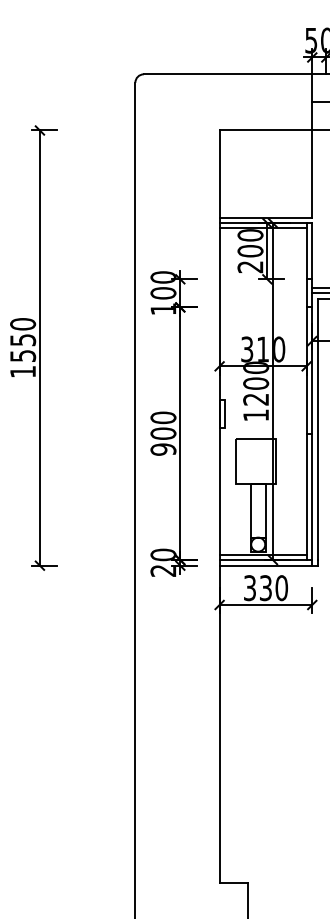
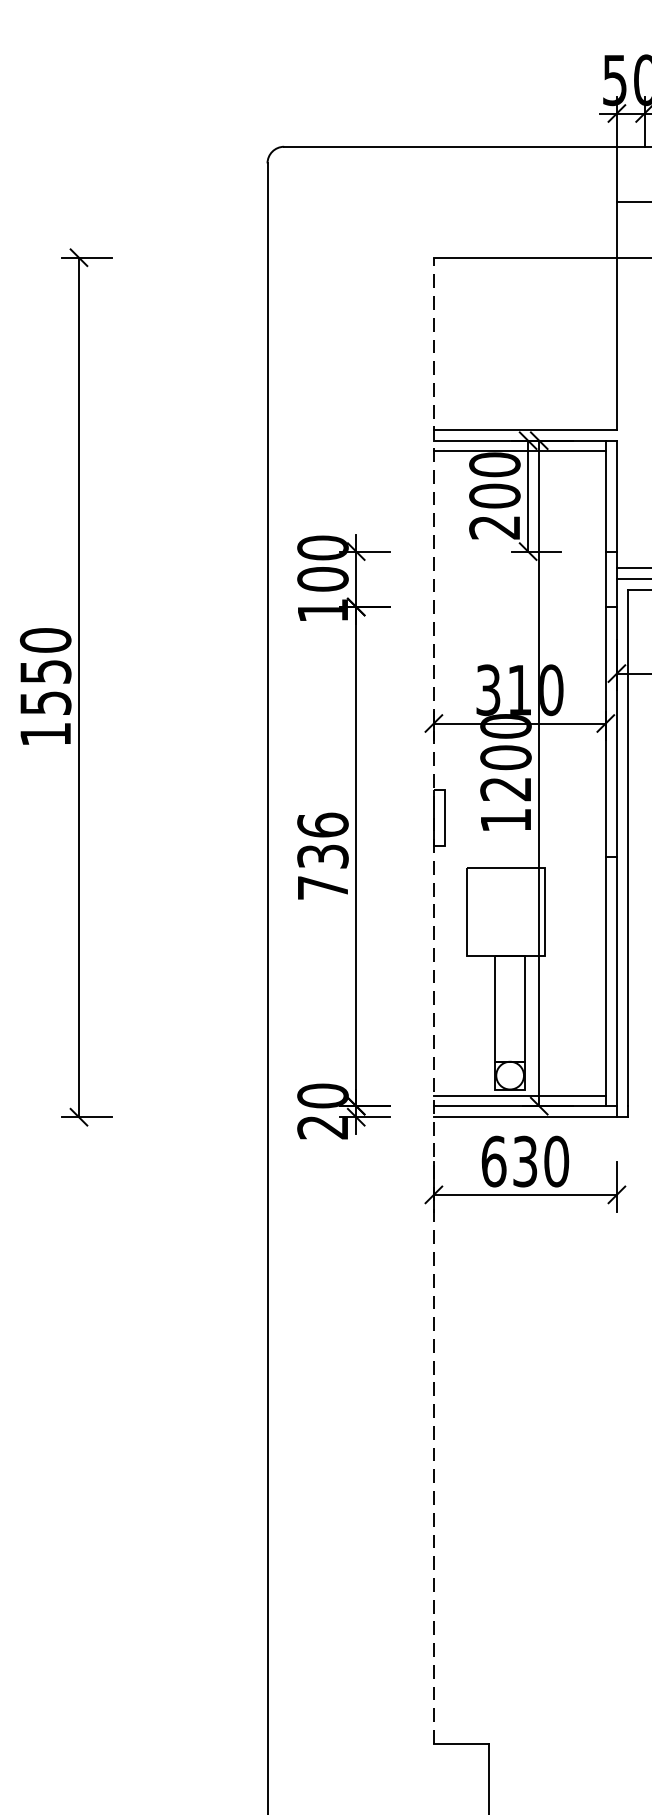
text: (163, 433) -> (323, 856), 900 -> 736
line: (219, 506) -> (433, 1000), solid -> dashed
text: (250, 588) -> (494, 1162), 330 -> 630

